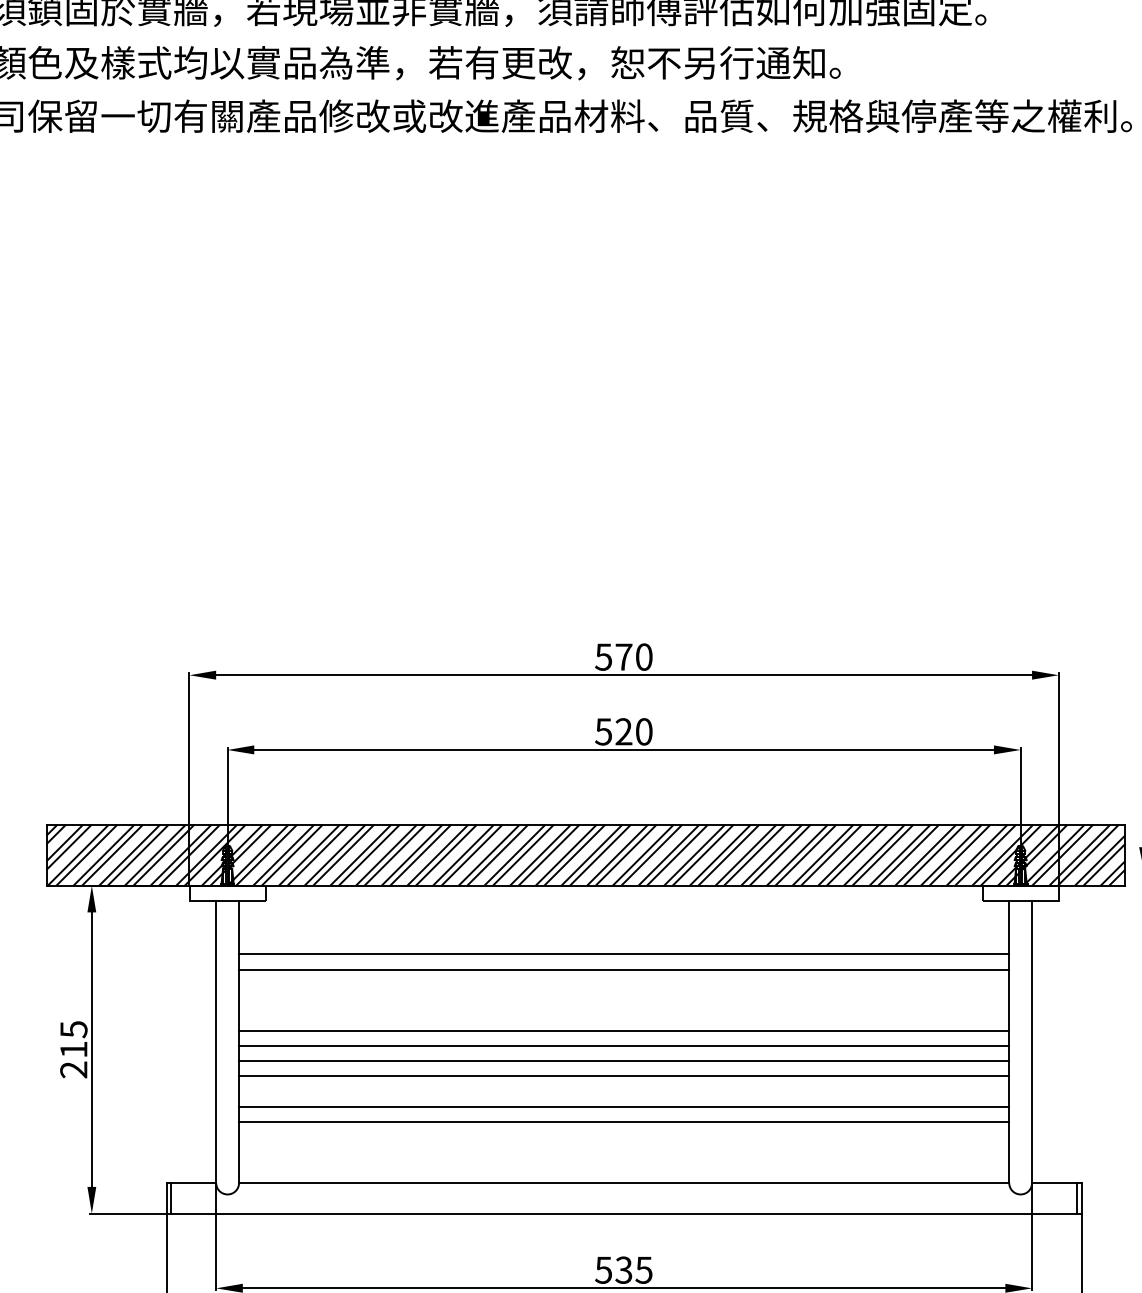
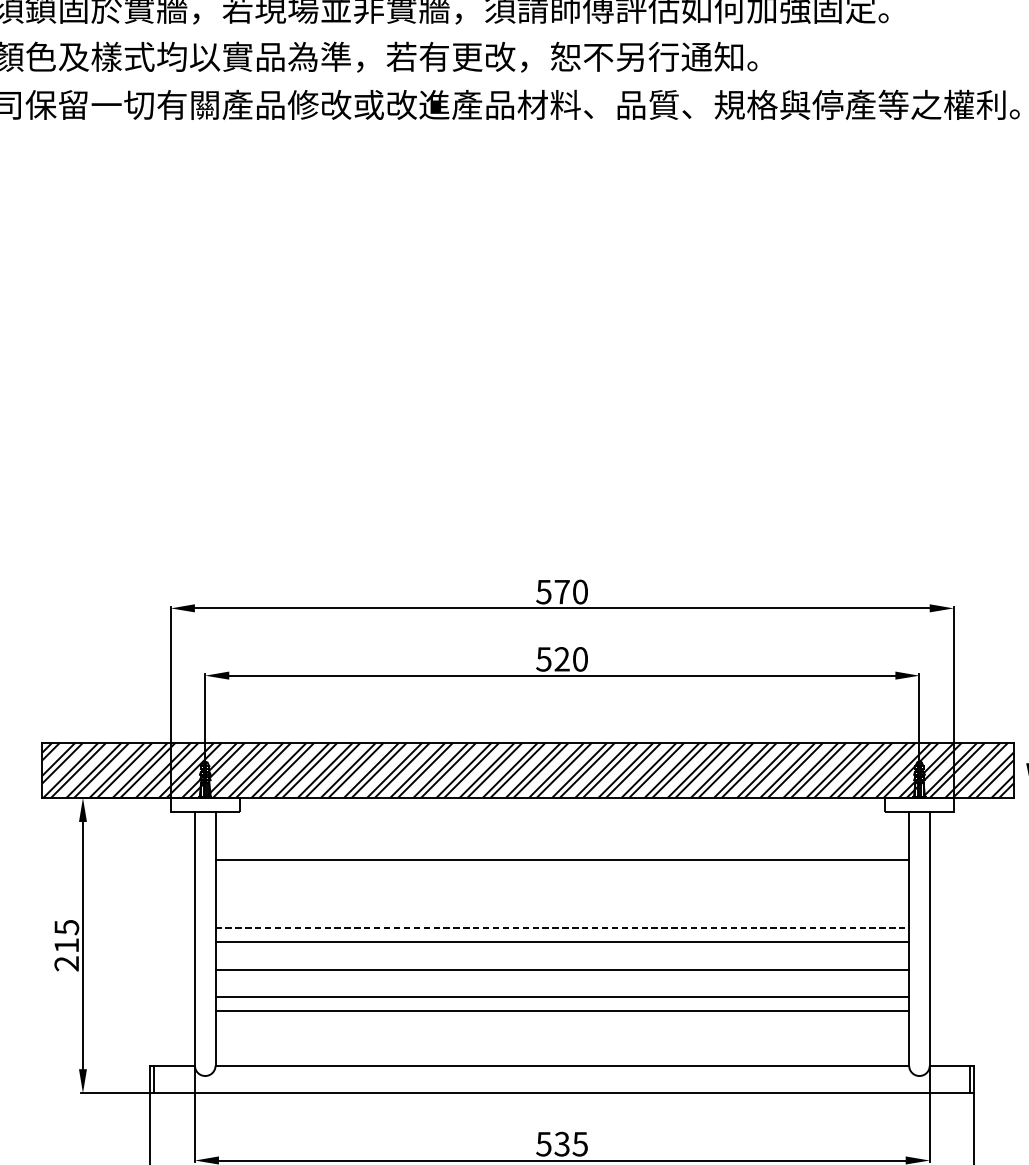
line: (624, 969) -> (562, 873), removed
line: (624, 1030) -> (562, 928), solid -> dashed
line: (624, 1061) -> (562, 956), removed

